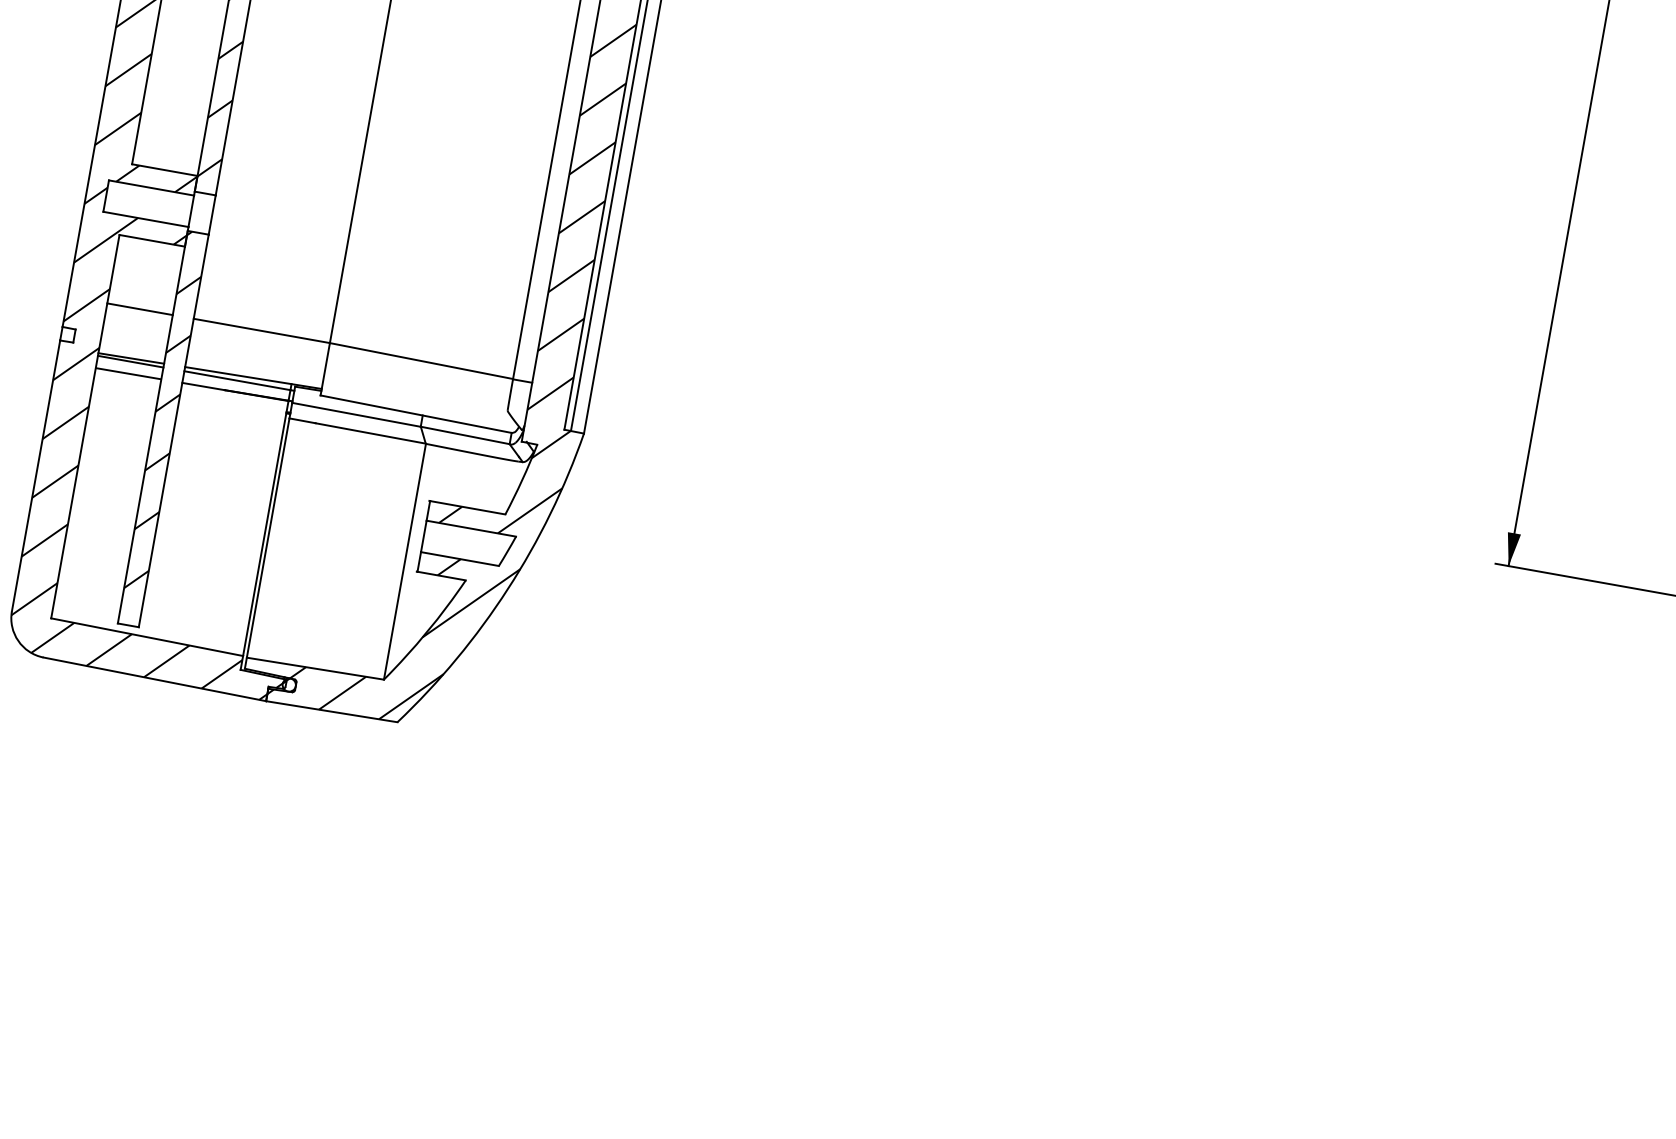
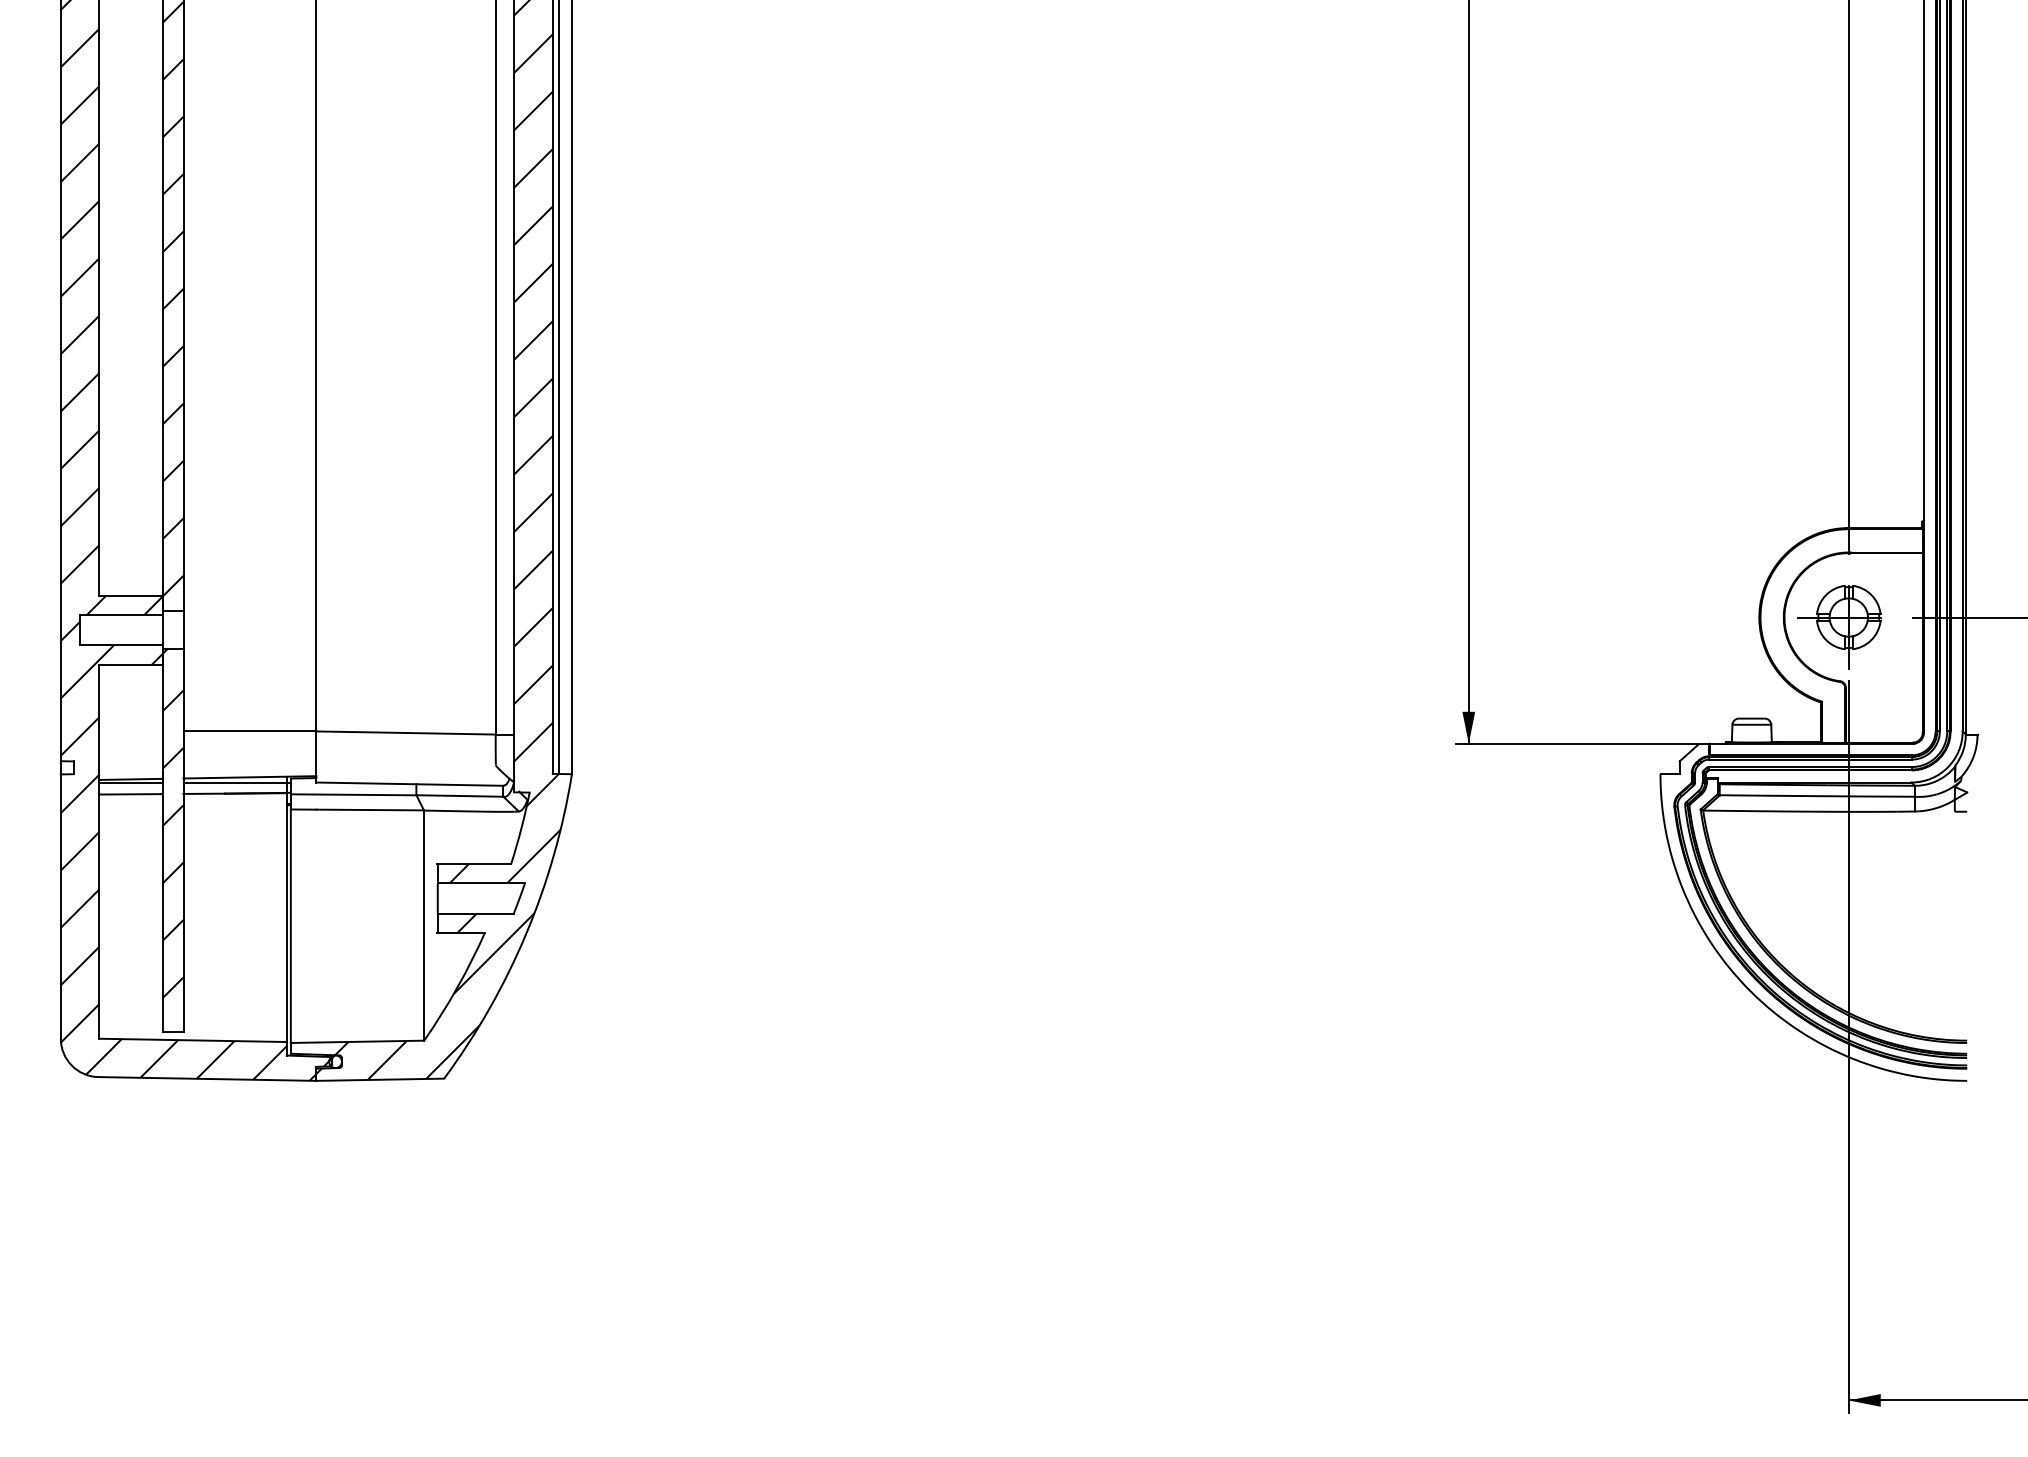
line: (140, 309) -> (131, 731), removed

